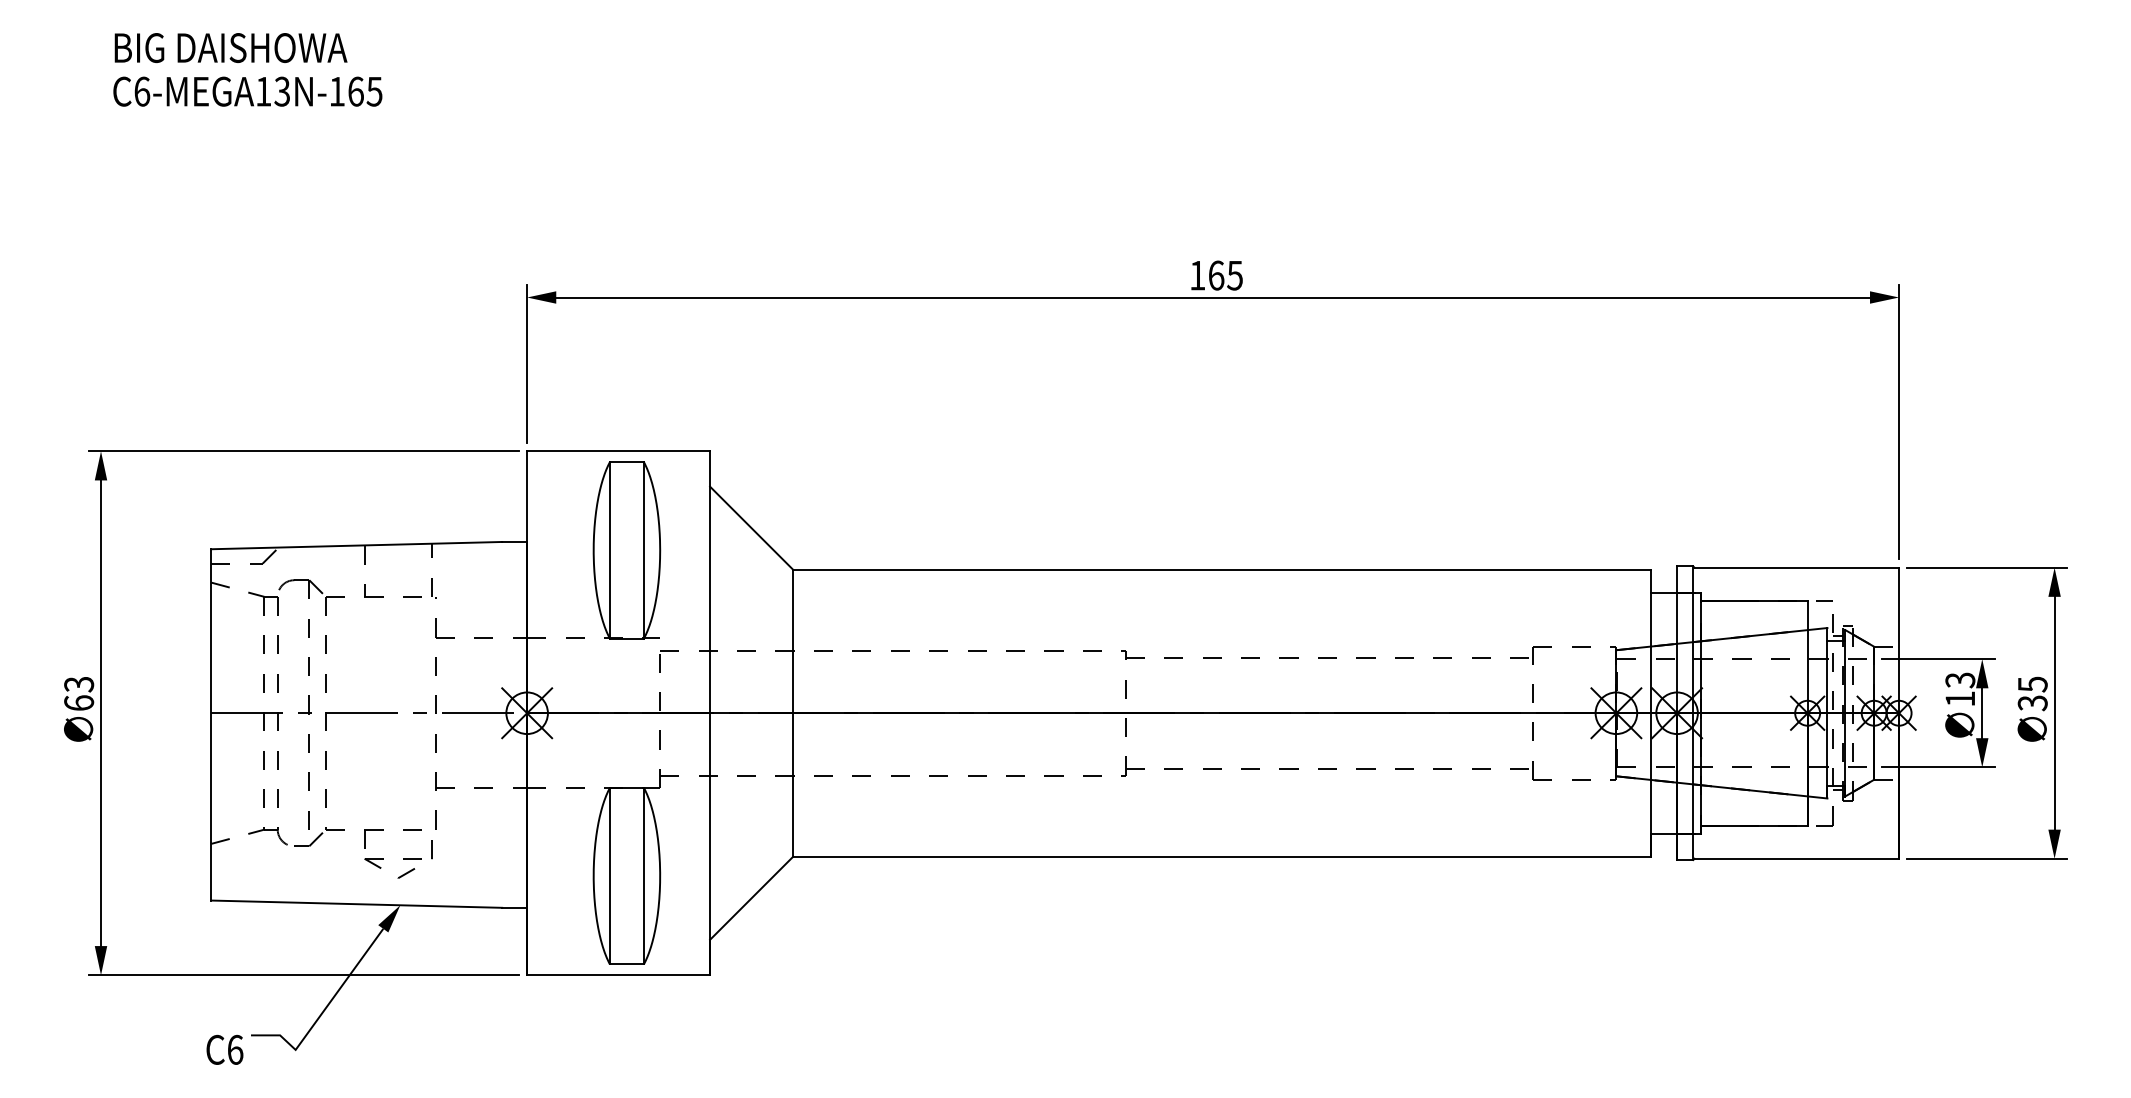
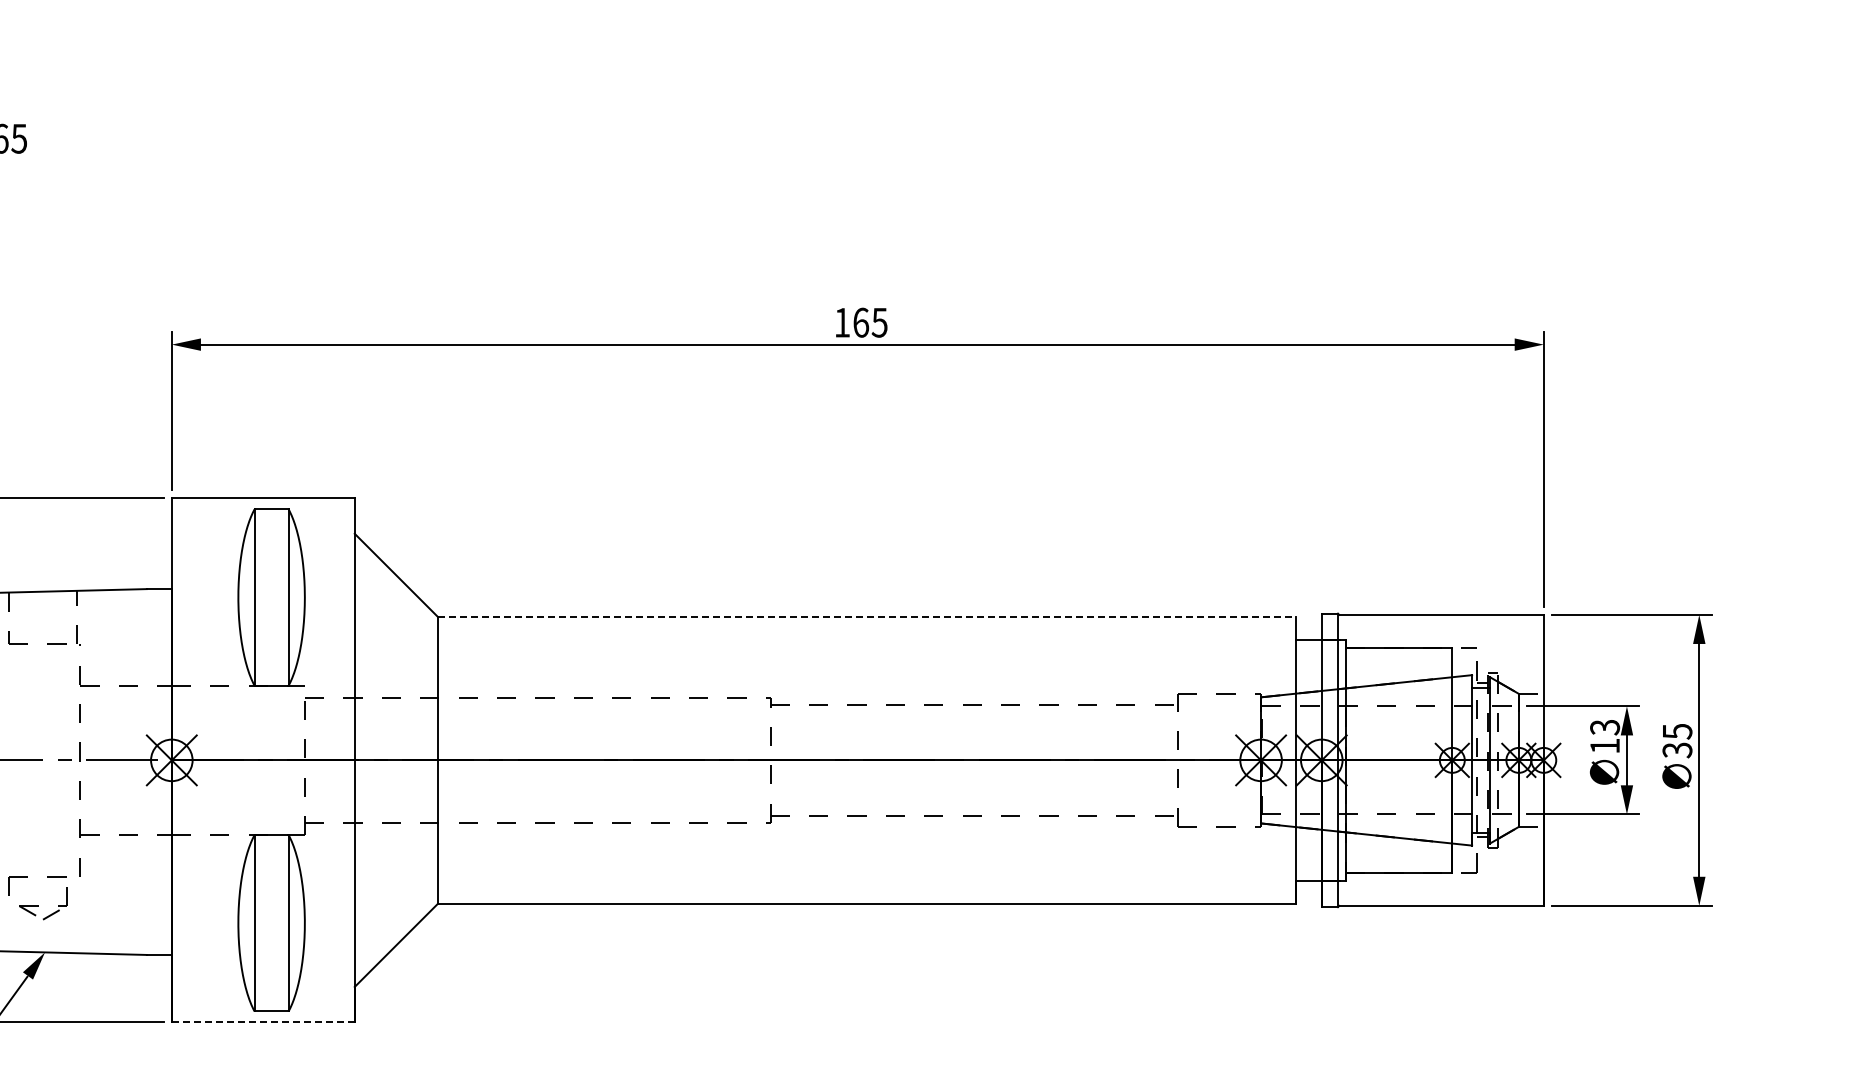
line: (1222, 569) -> (867, 616), solid -> dashed
part: (398, 859) -> (43, 906), size x0.7
line: (619, 975) -> (264, 1022), solid -> dashed

